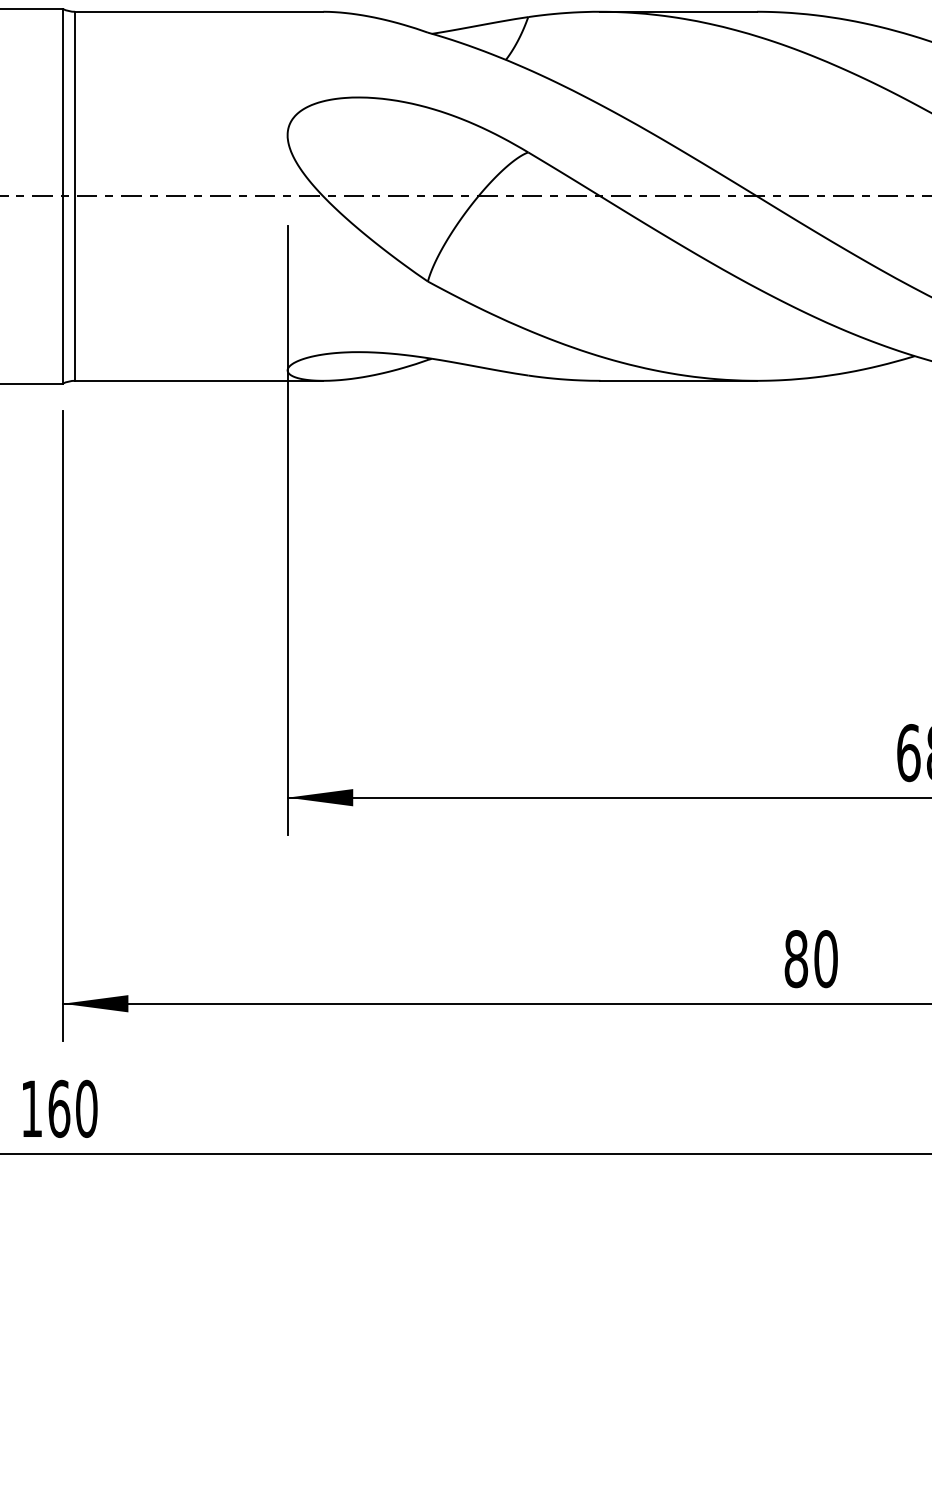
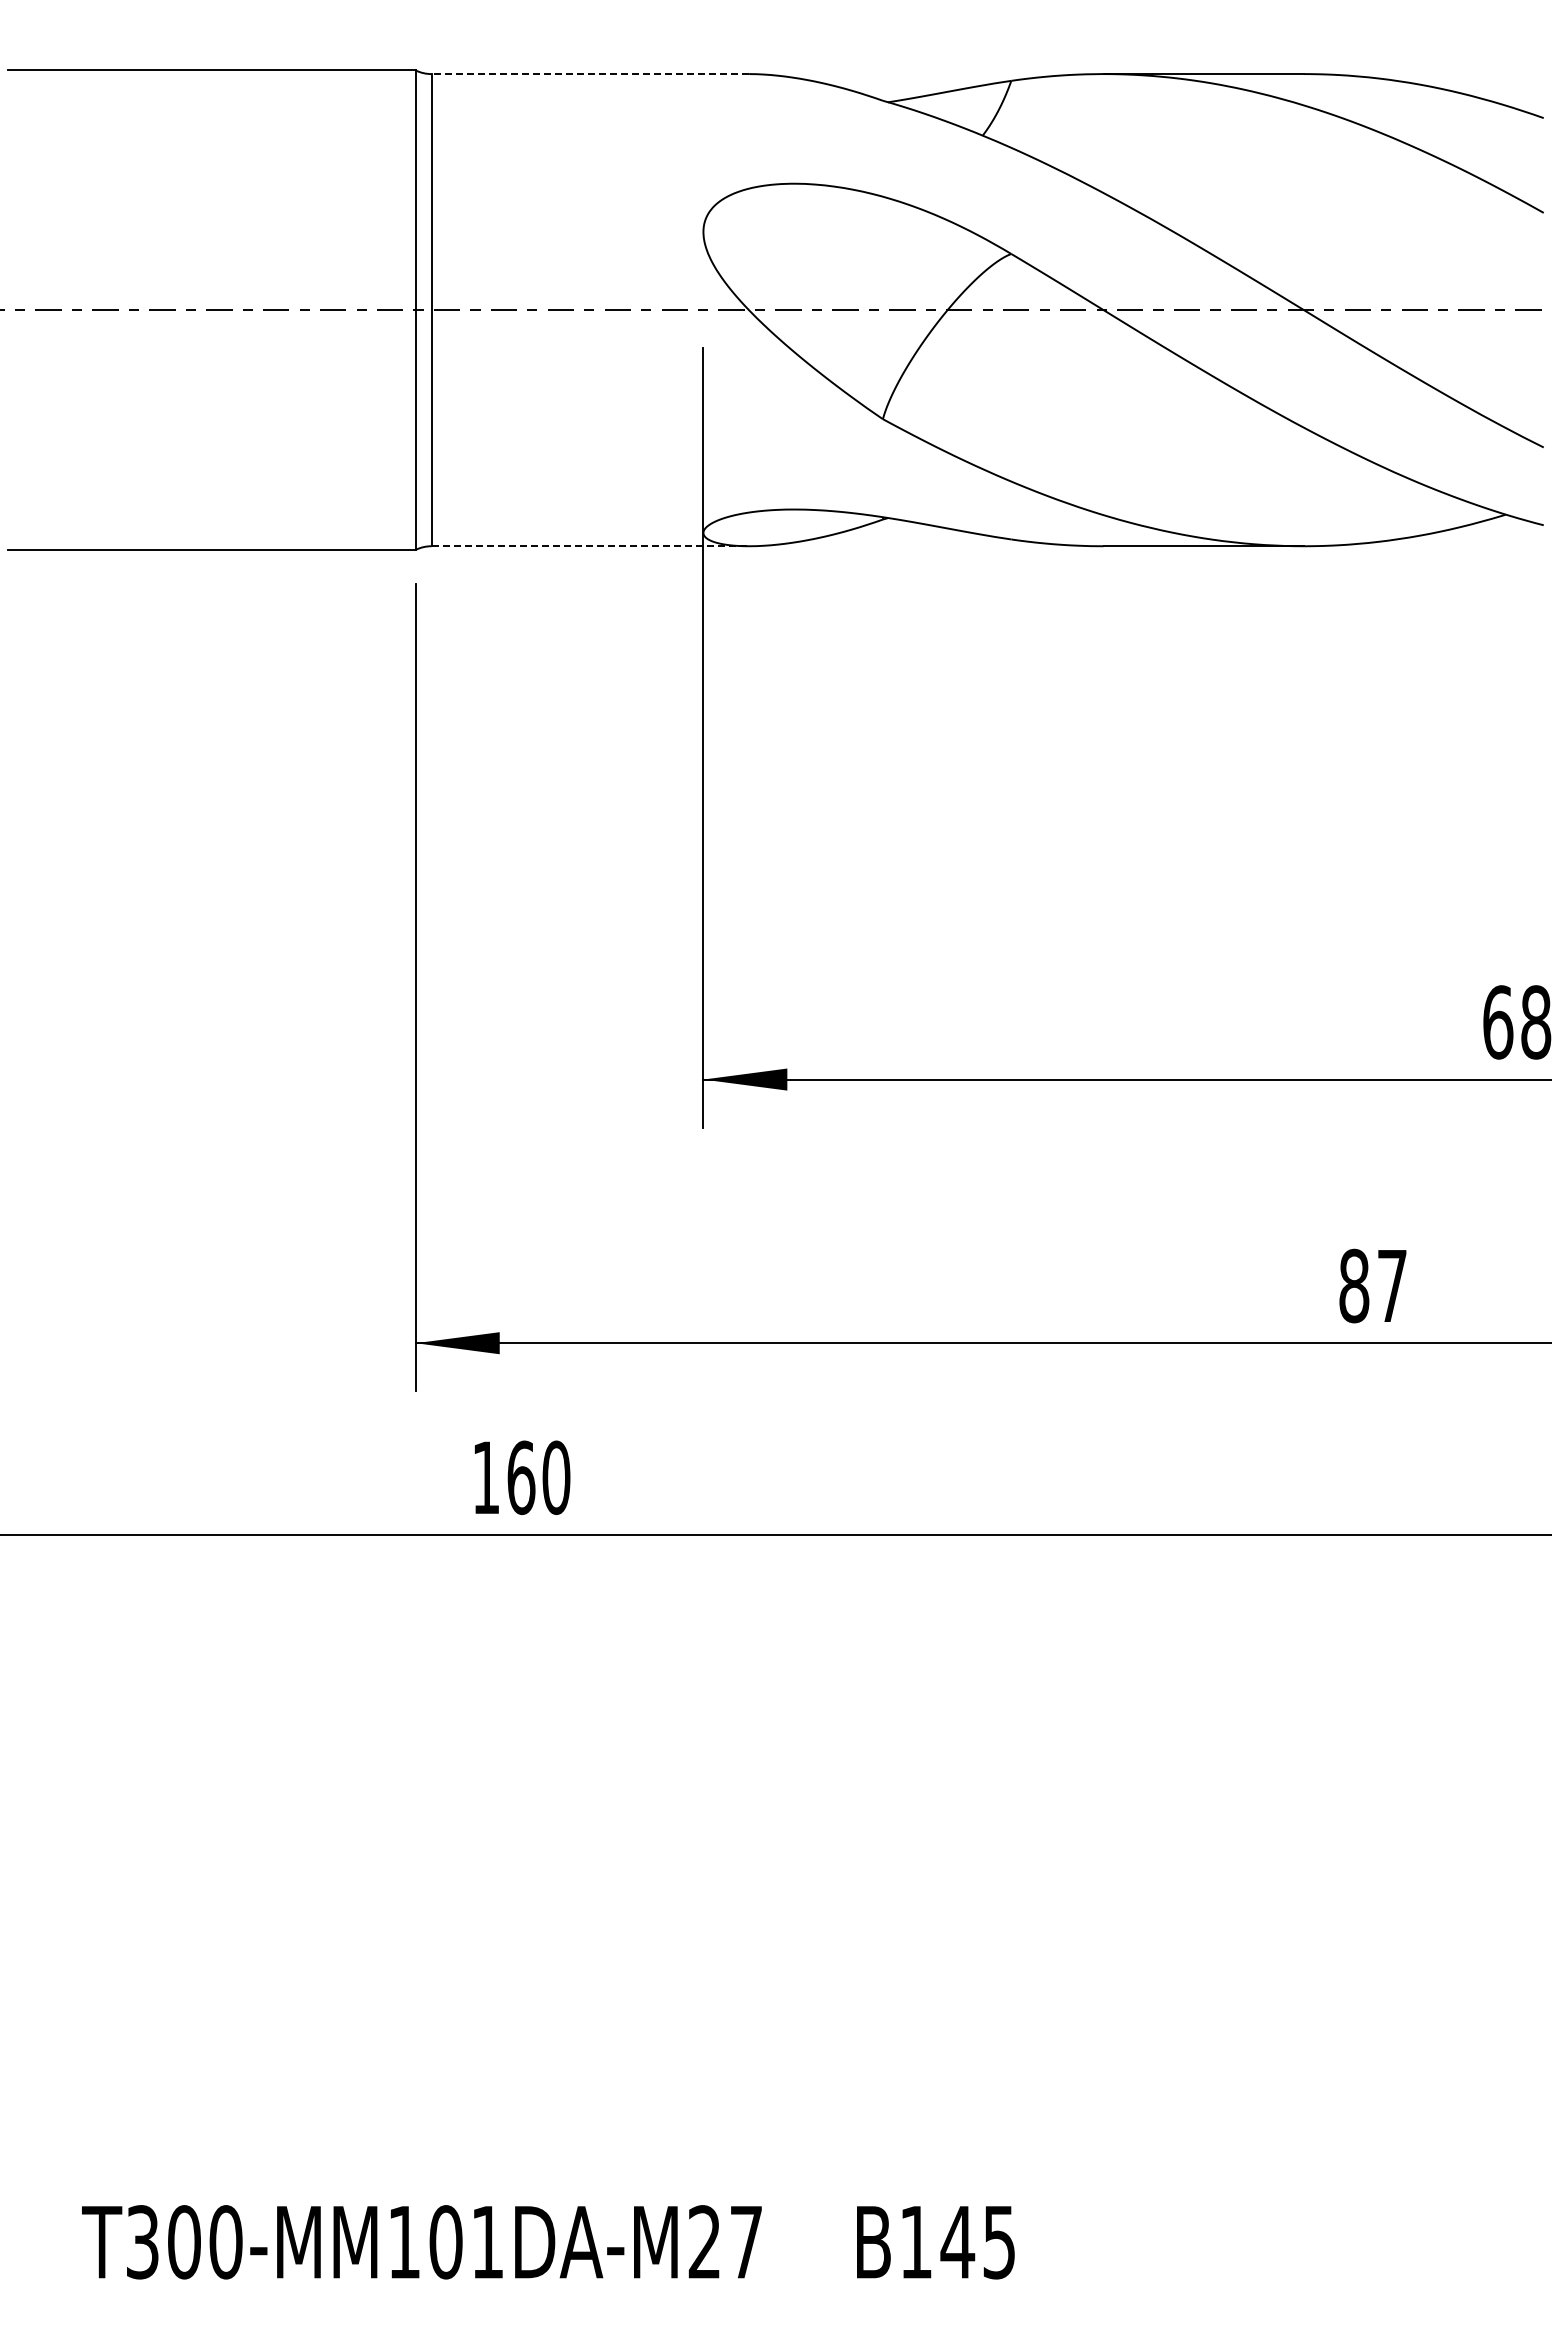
line: (199, 12) -> (590, 74), solid -> dashed
line: (199, 381) -> (590, 546), solid -> dashed
text: (826, 958) -> (1392, 1285), 80 -> 87
text: (60, 1108) -> (522, 1477), moved

